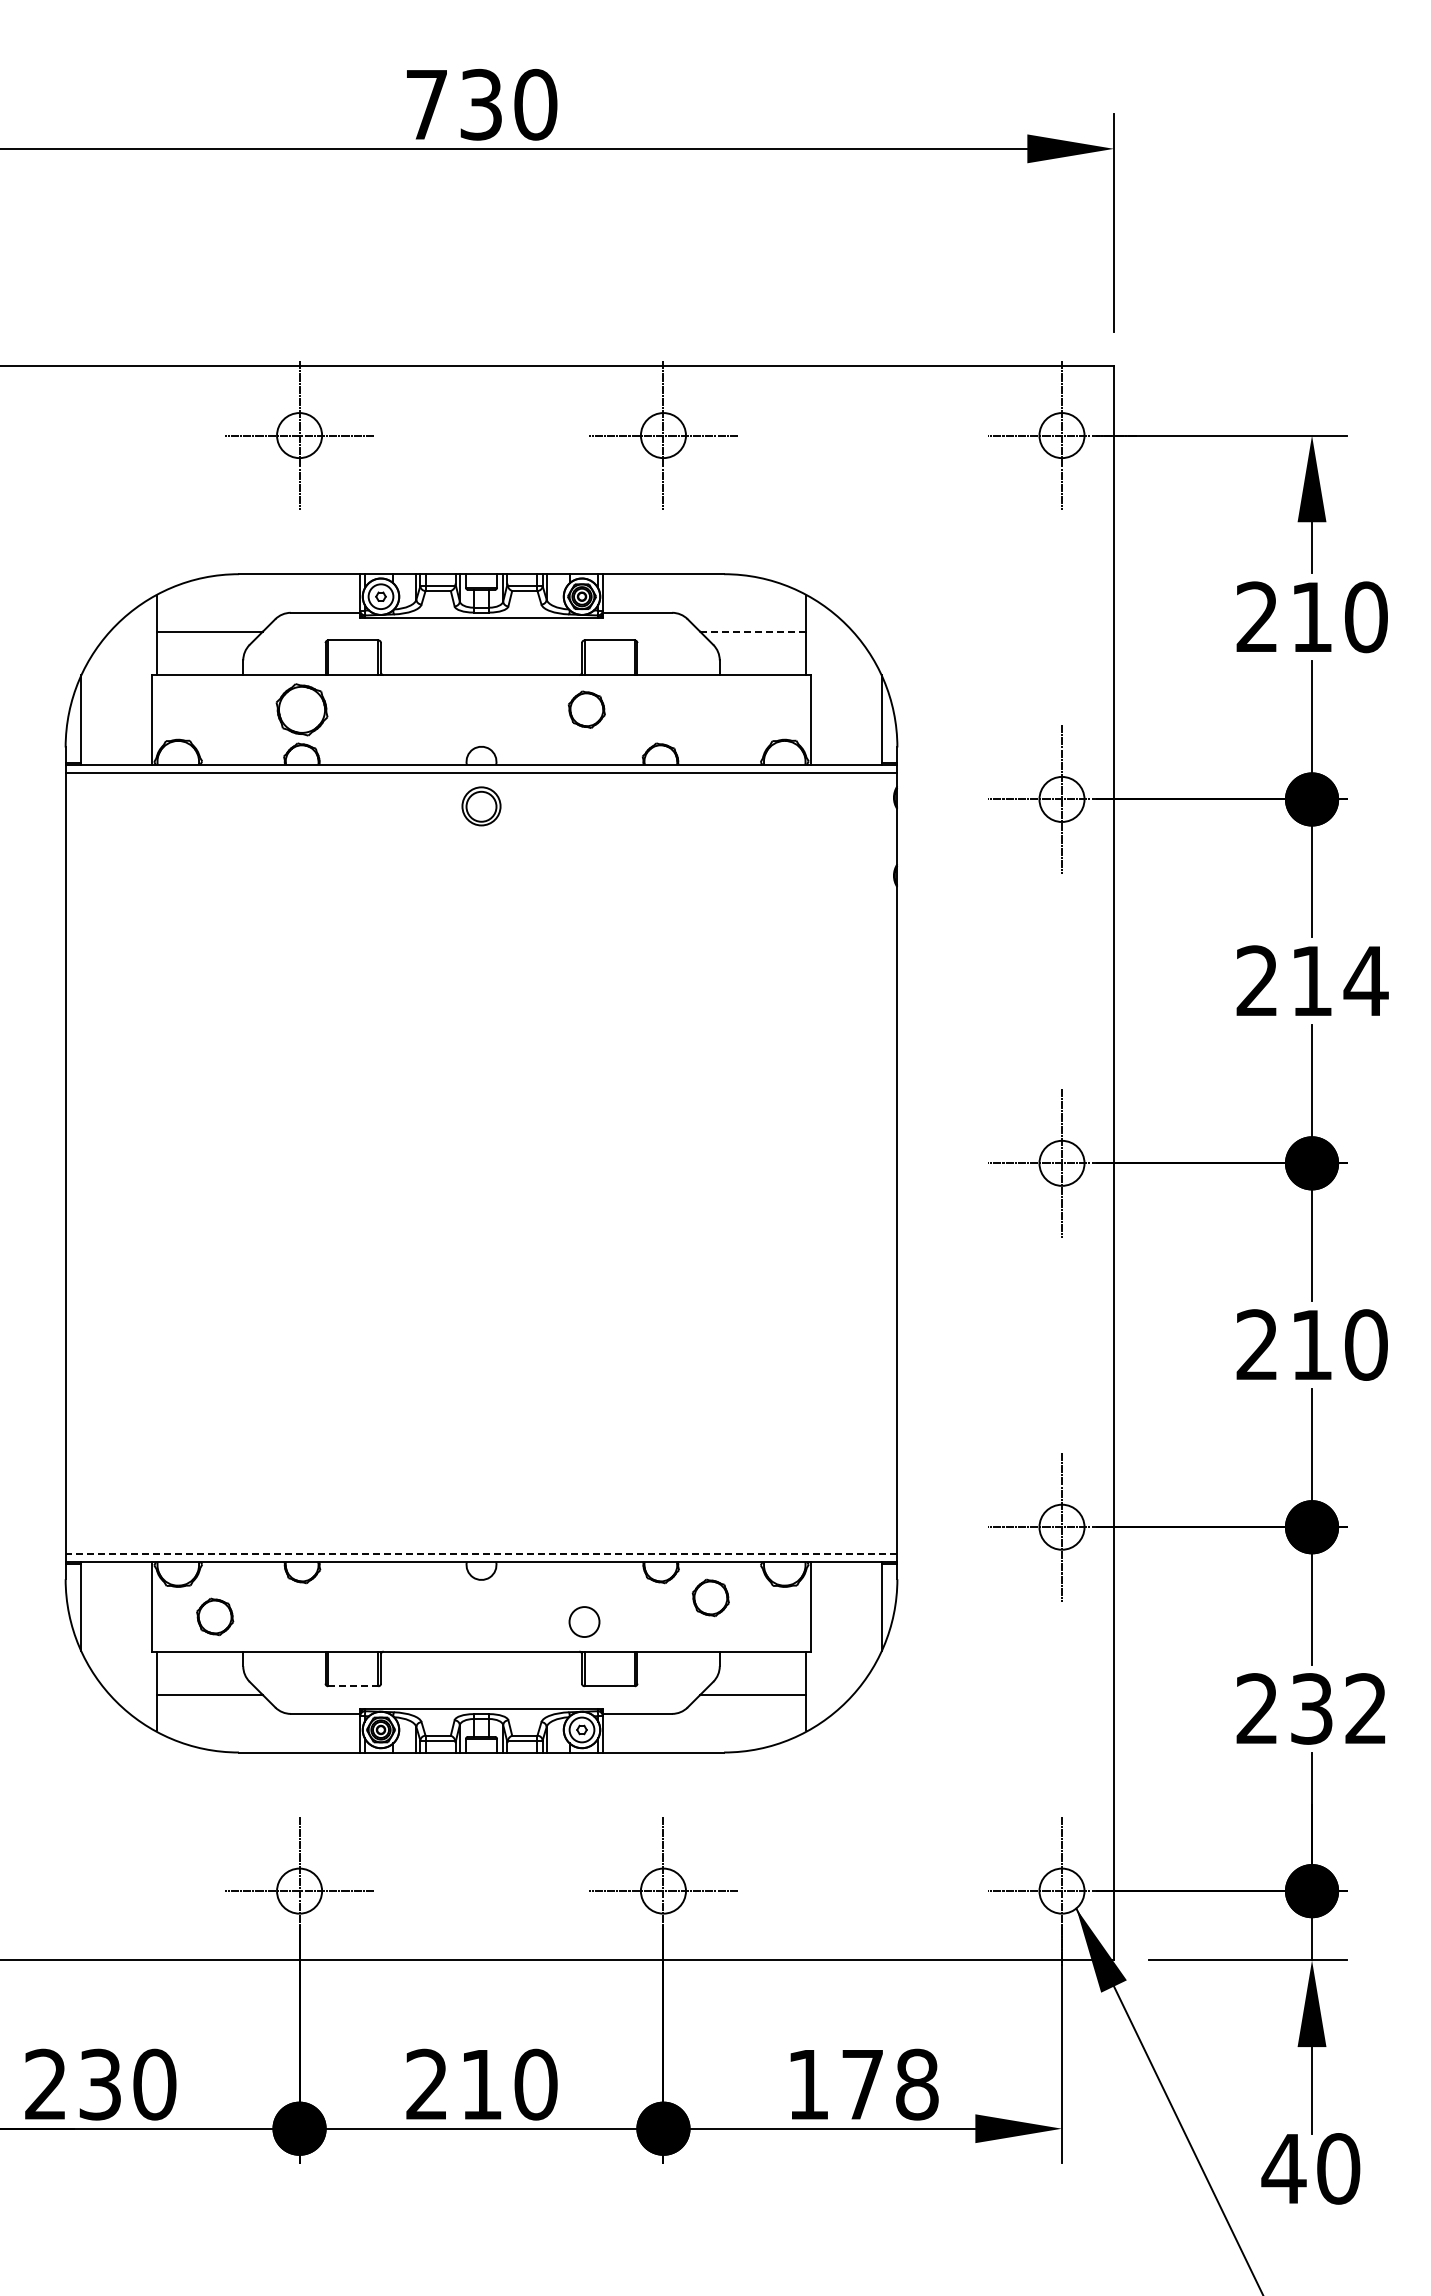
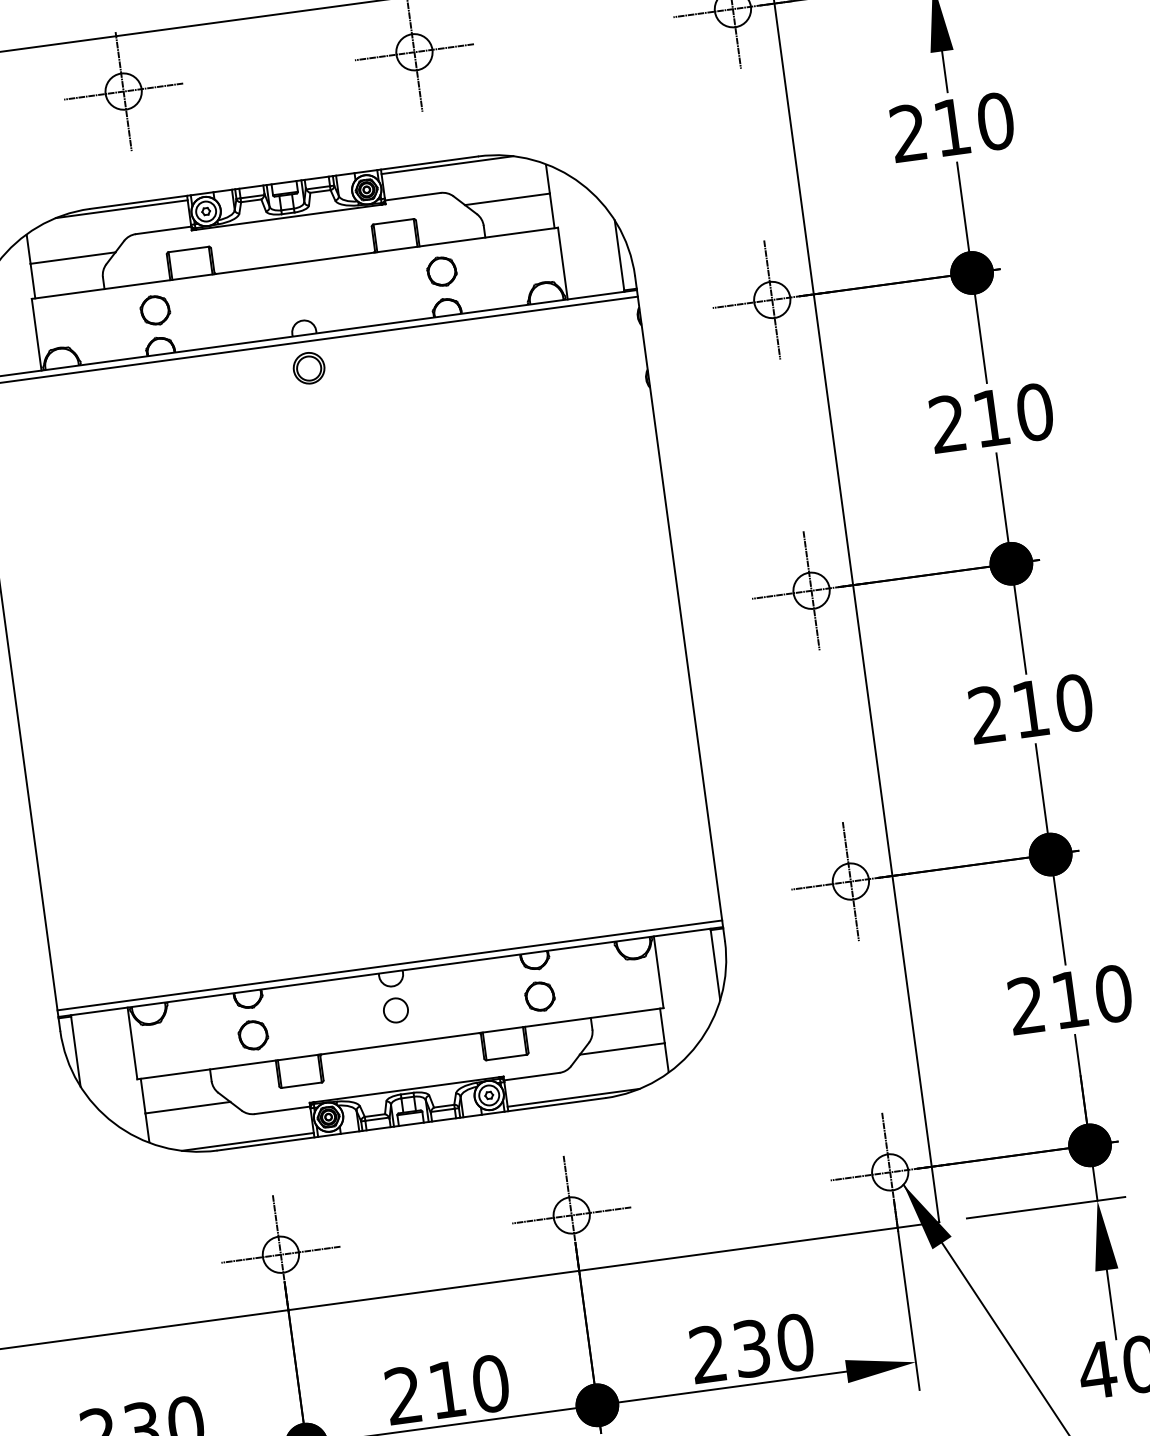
line: (277, 579) -> (121, 208), added
line: (684, 579) -> (446, 165), added
line: (752, 631) -> (506, 199), dashed -> solid
part: (302, 709) -> (155, 310), size x0.71
part: (586, 709) -> (441, 271), moved
text: (1365, 981) -> (1034, 412), 214 -> 210
line: (481, 1553) -> (389, 965), dashed -> solid
part: (710, 1597) -> (539, 996), moved
part: (215, 1616) -> (253, 1034), moved
circle: (584, 1621) -> (395, 1010), moved
line: (353, 1686) -> (301, 1085), dashed -> solid
text: (1339, 1708) -> (1092, 996), 232 -> 210
line: (277, 1746) -> (247, 1141), added
line: (684, 1746) -> (572, 1097), added
text: (862, 2084) -> (751, 1348), 178 -> 230

